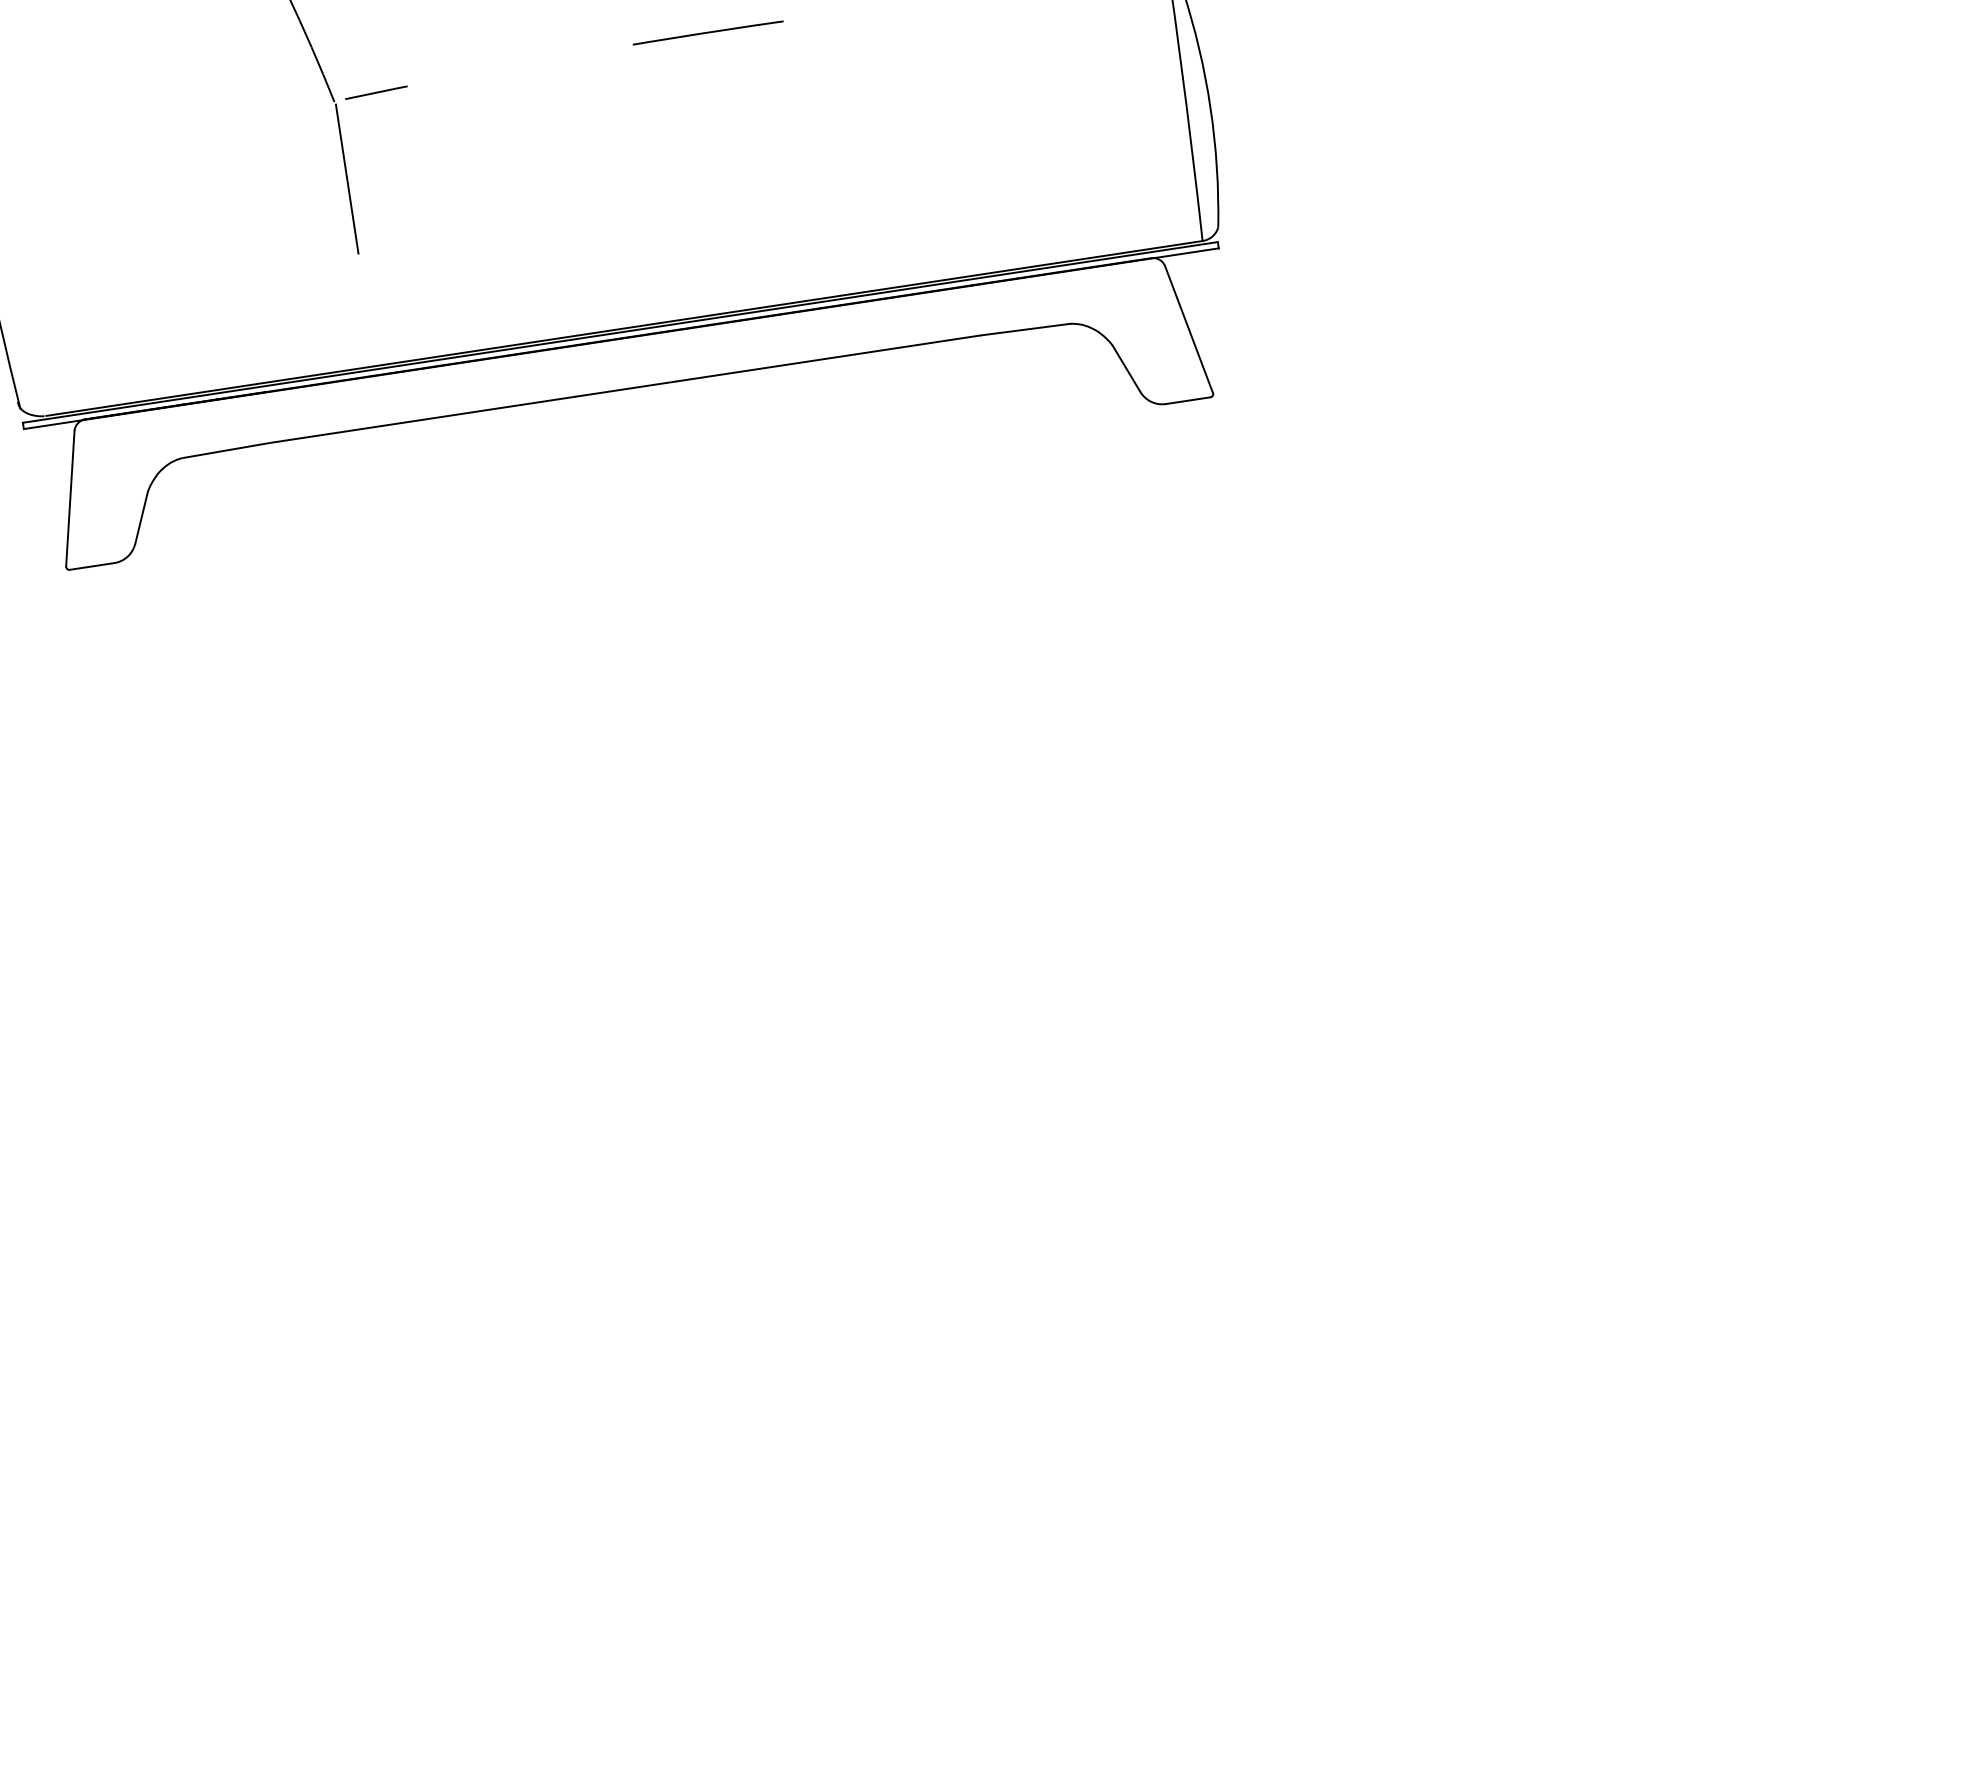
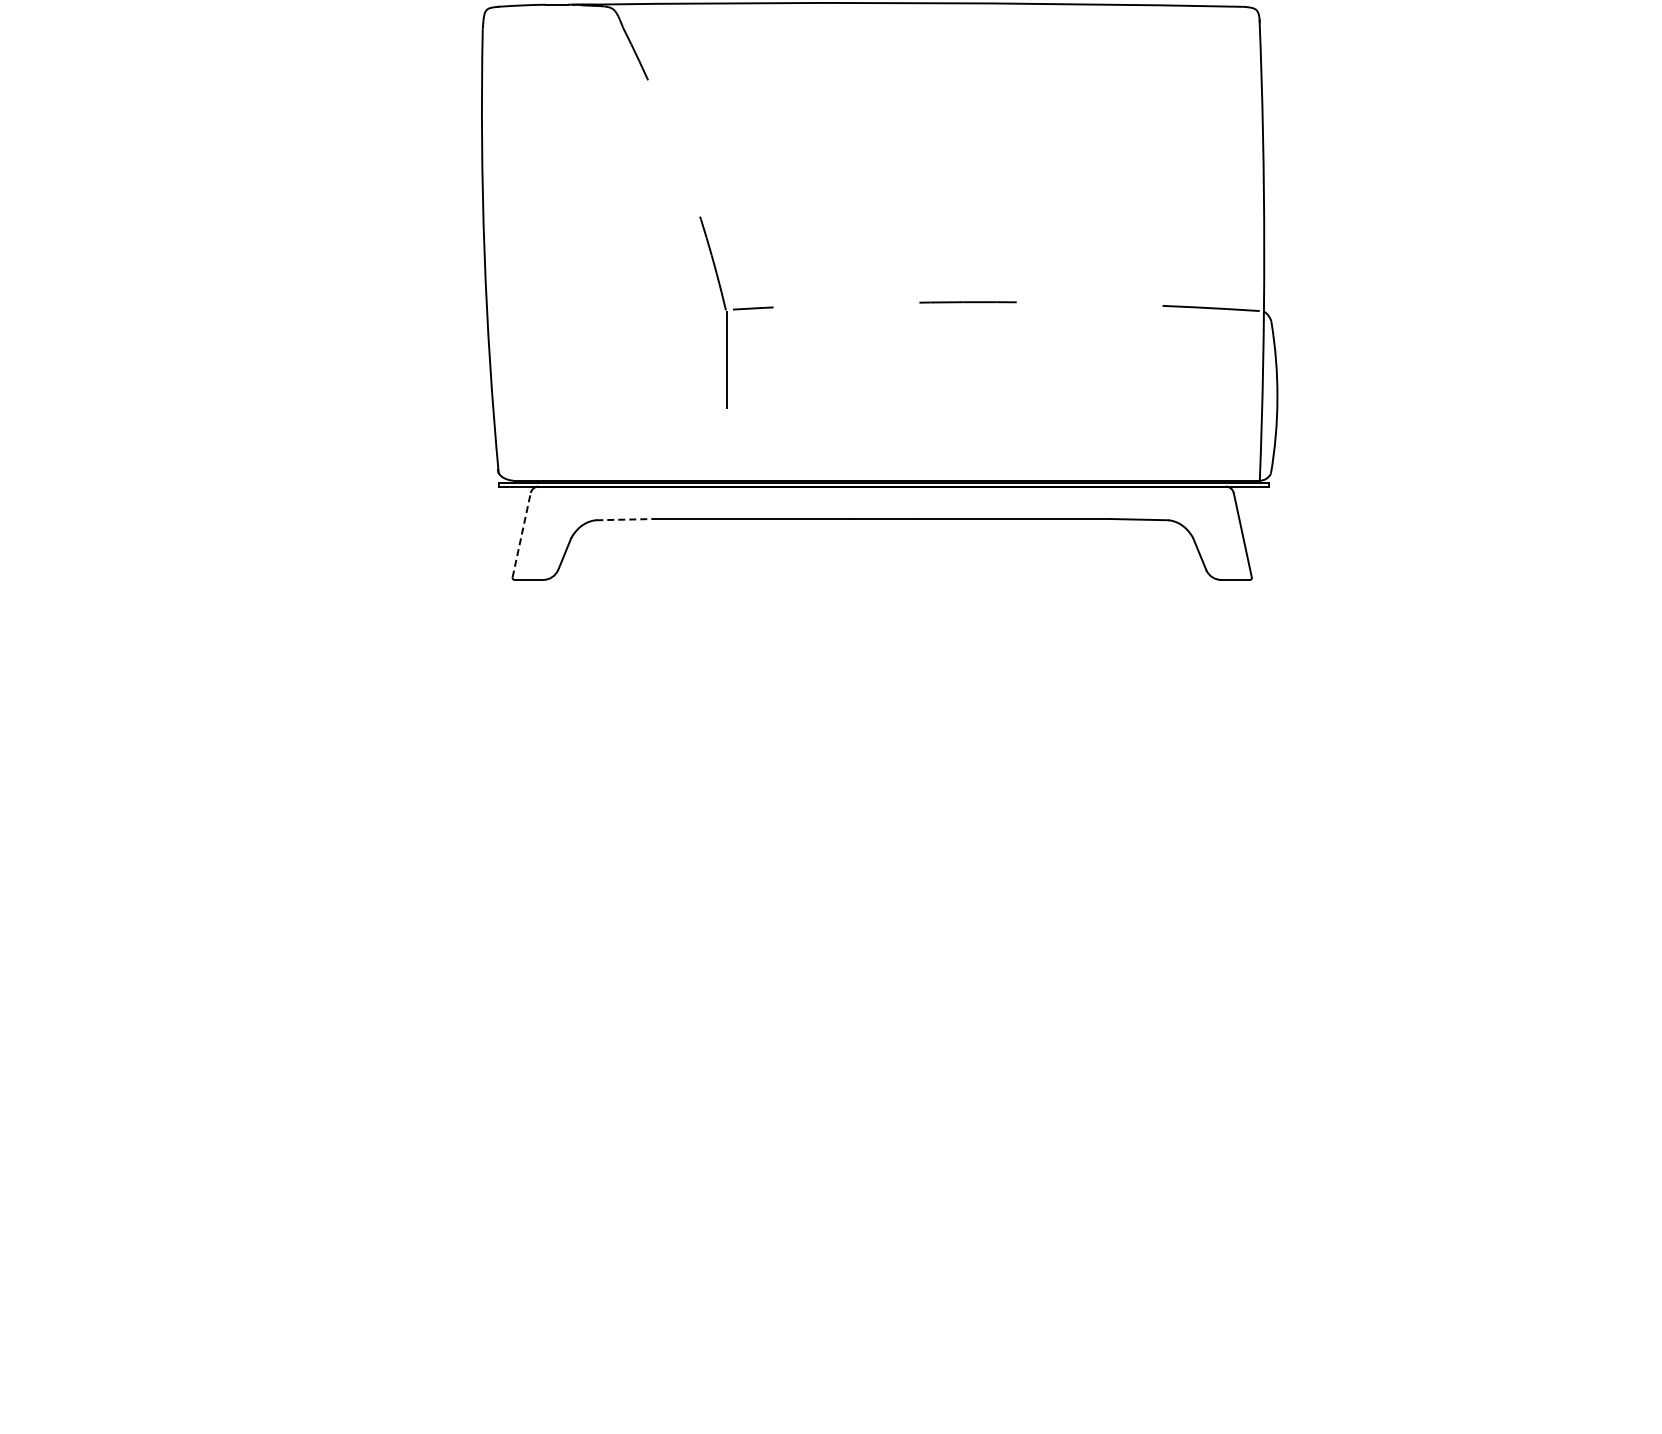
line: (226, 450) -> (624, 519), solid -> dashed
line: (69, 497) -> (521, 534), solid -> dashed

